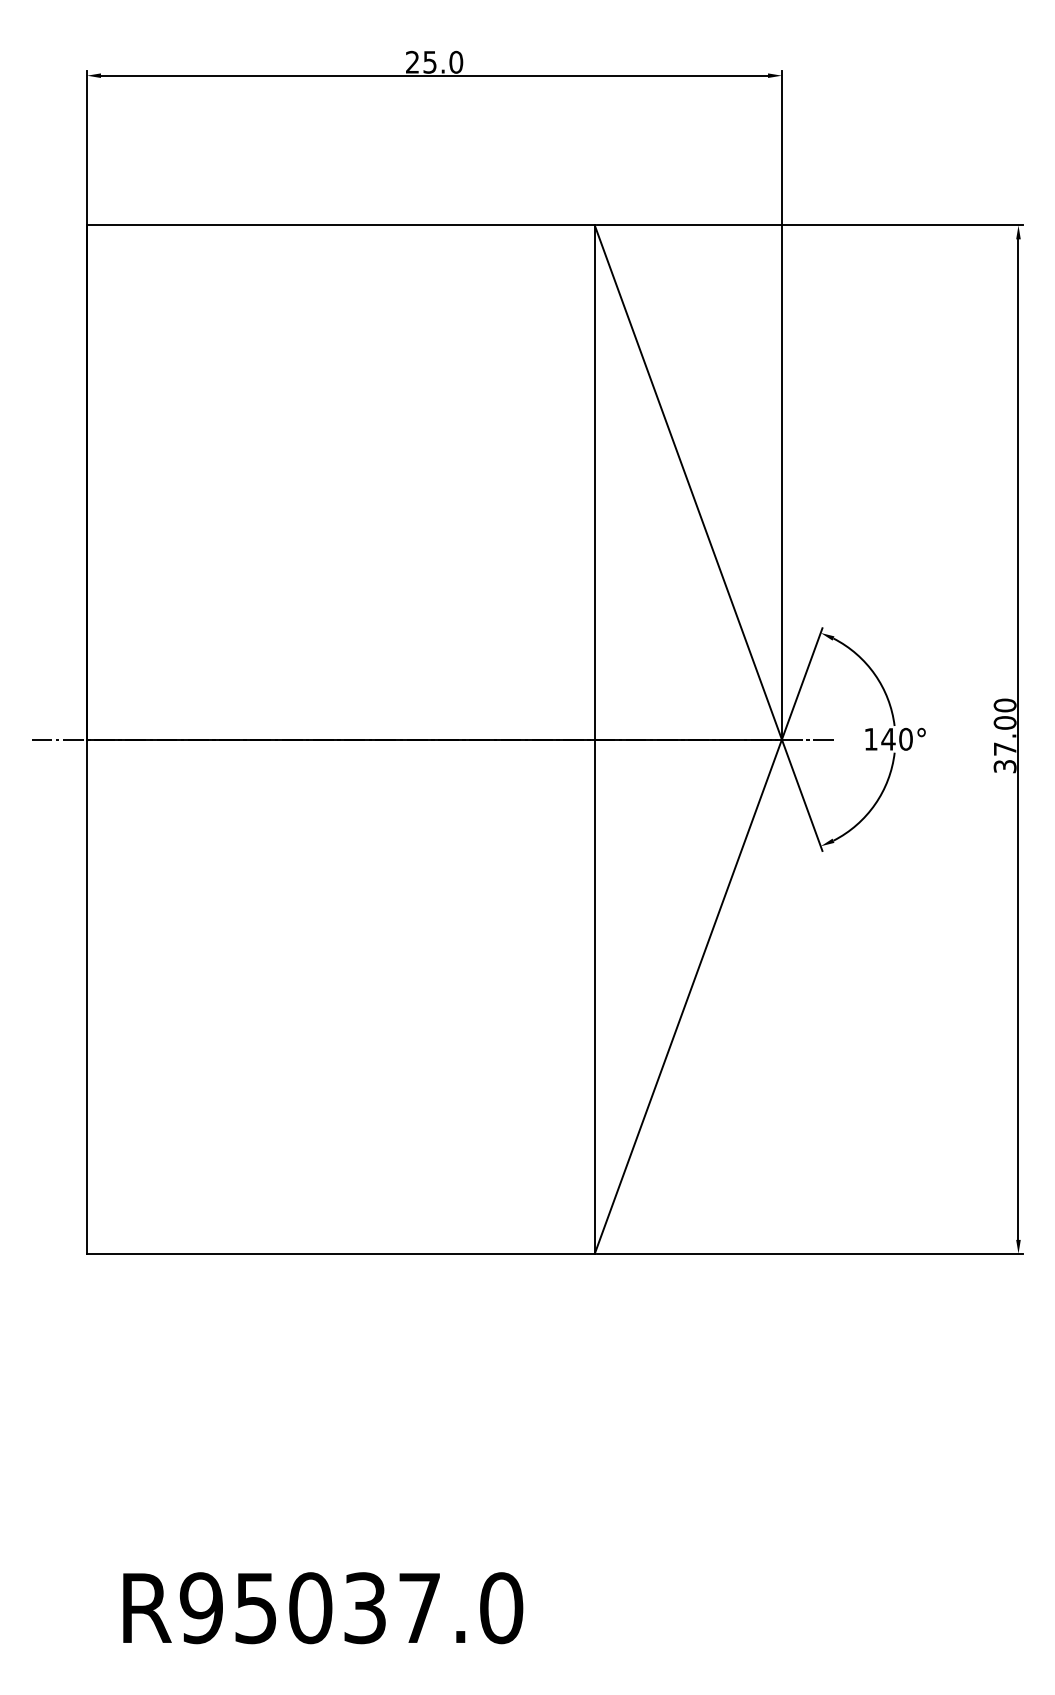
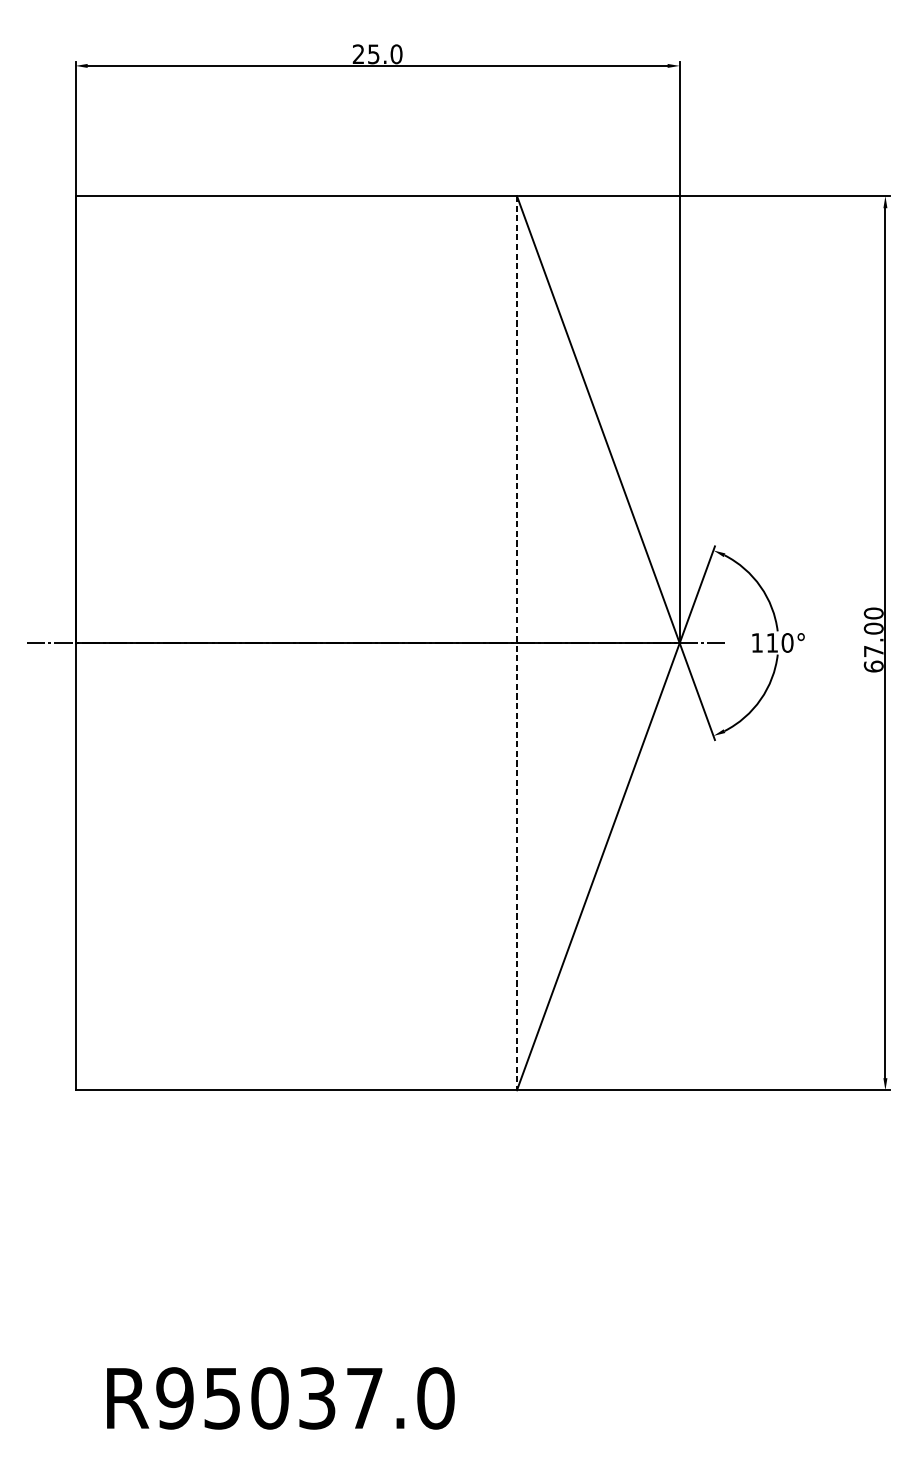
text: (888, 739) -> (772, 643), 140° -> 110°
line: (594, 740) -> (516, 643), solid -> dashed
text: (1004, 766) -> (873, 666), 37.00 -> 67.00

